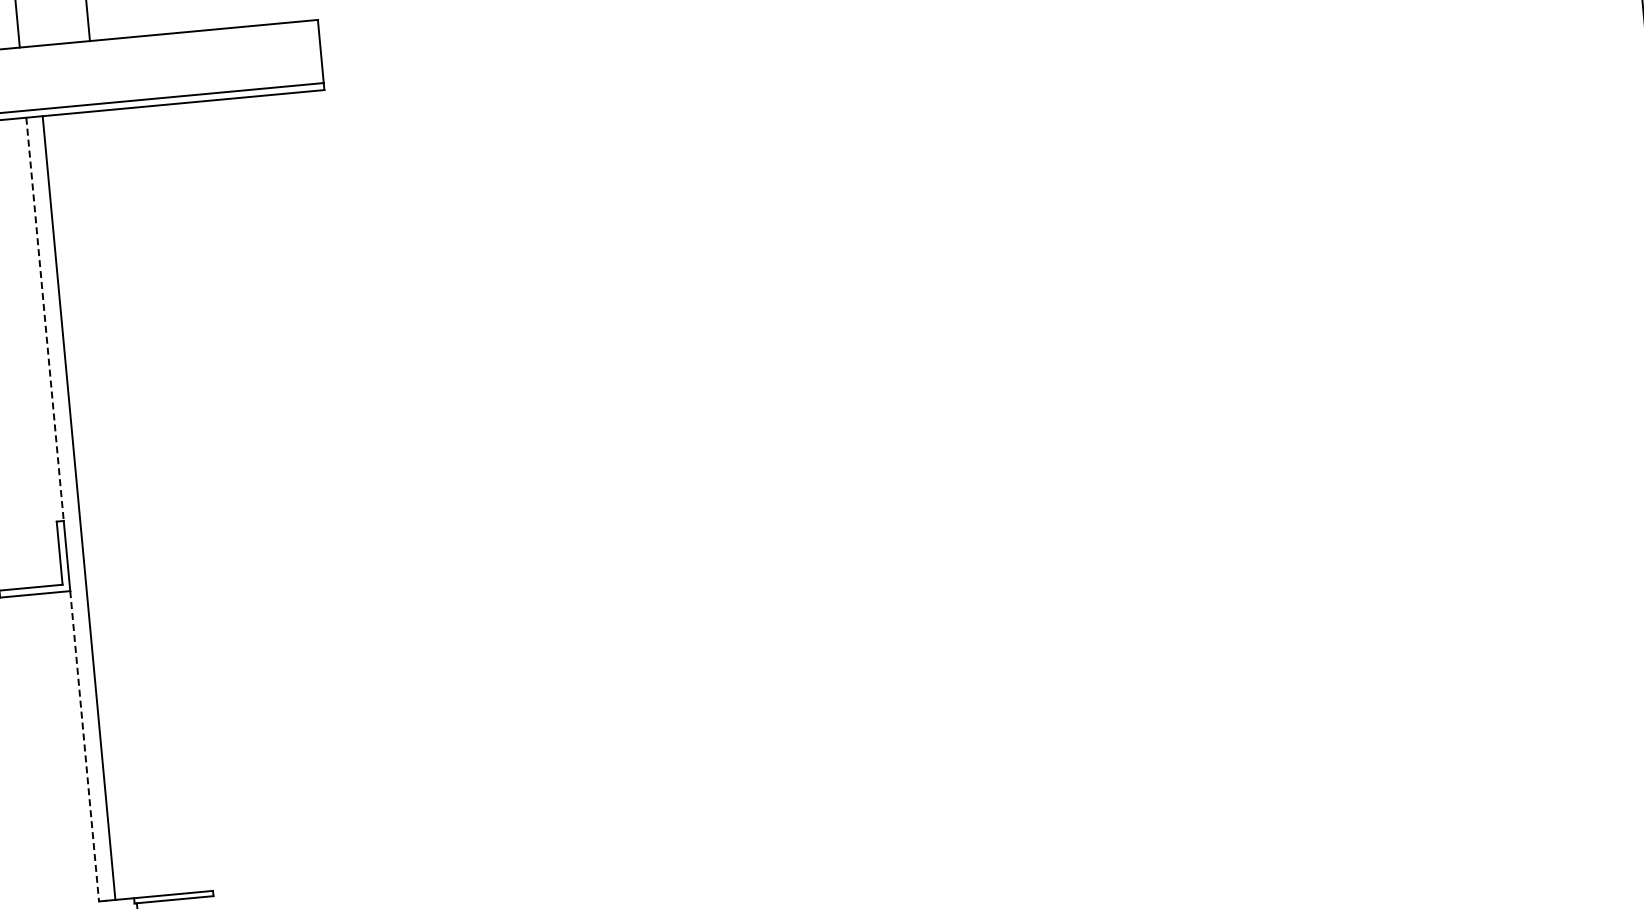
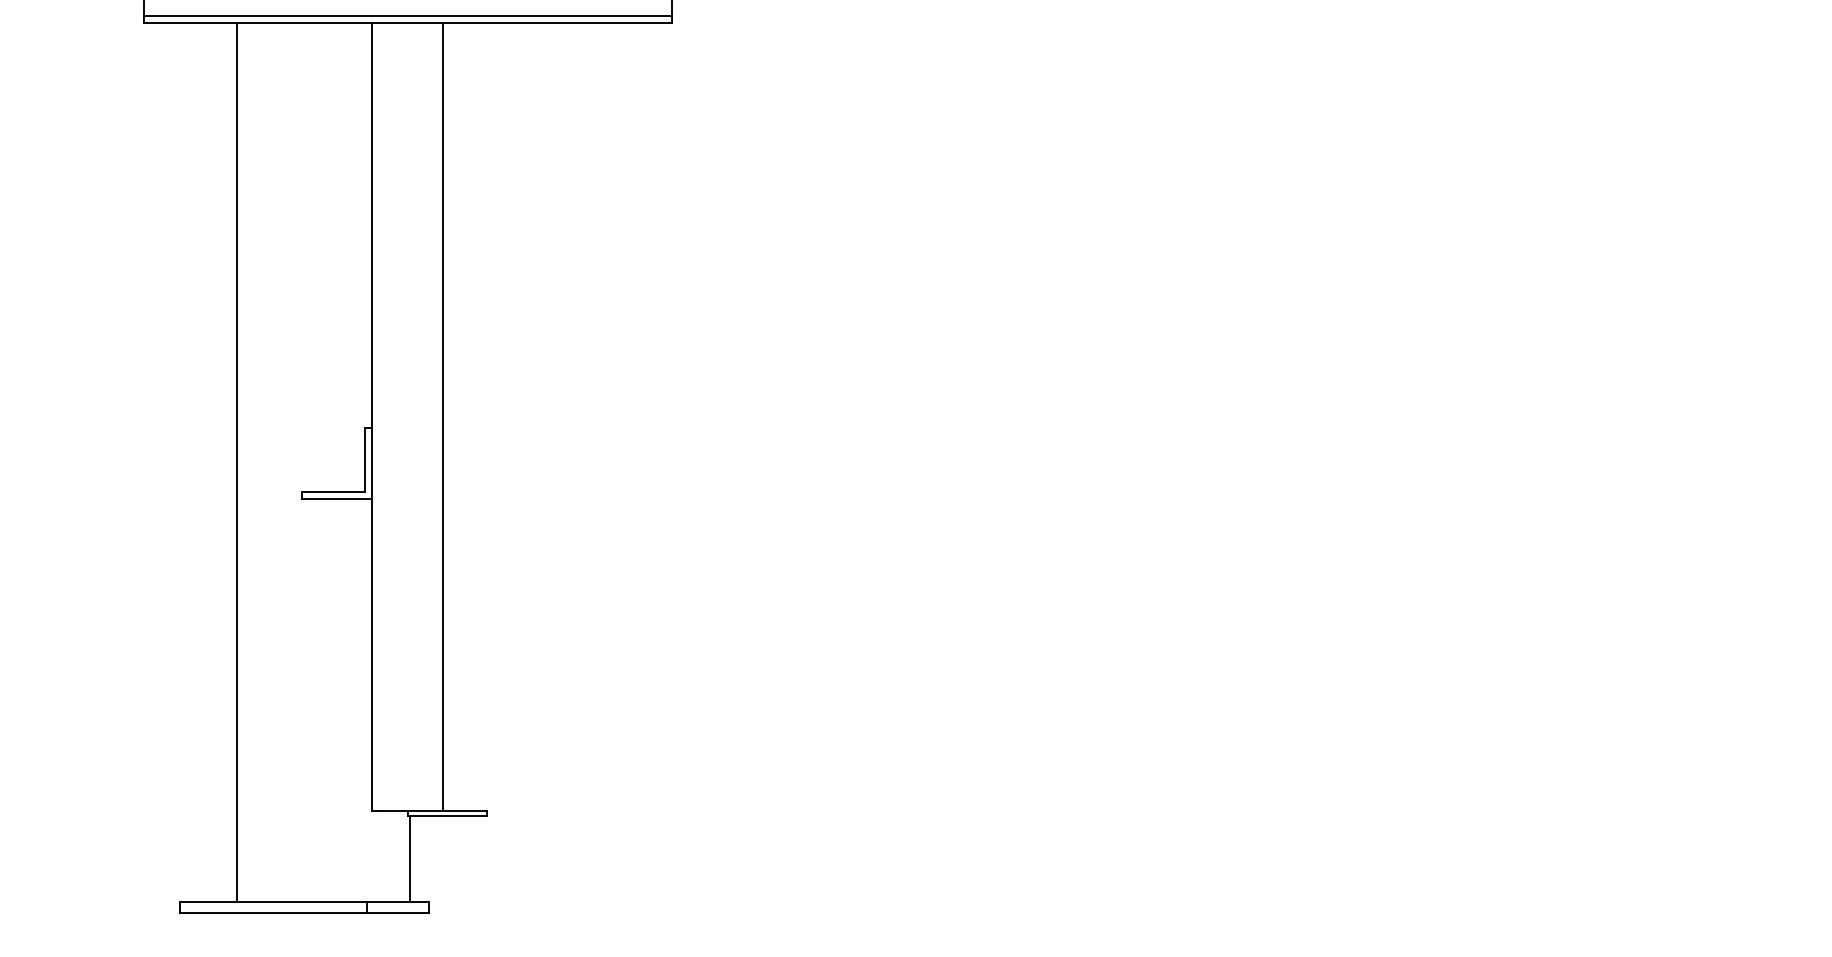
line: (45, 319) -> (372, 226), dashed -> solid
line: (78, 507) -> (442, 416), moved
line: (84, 746) -> (372, 654), dashed -> solid

